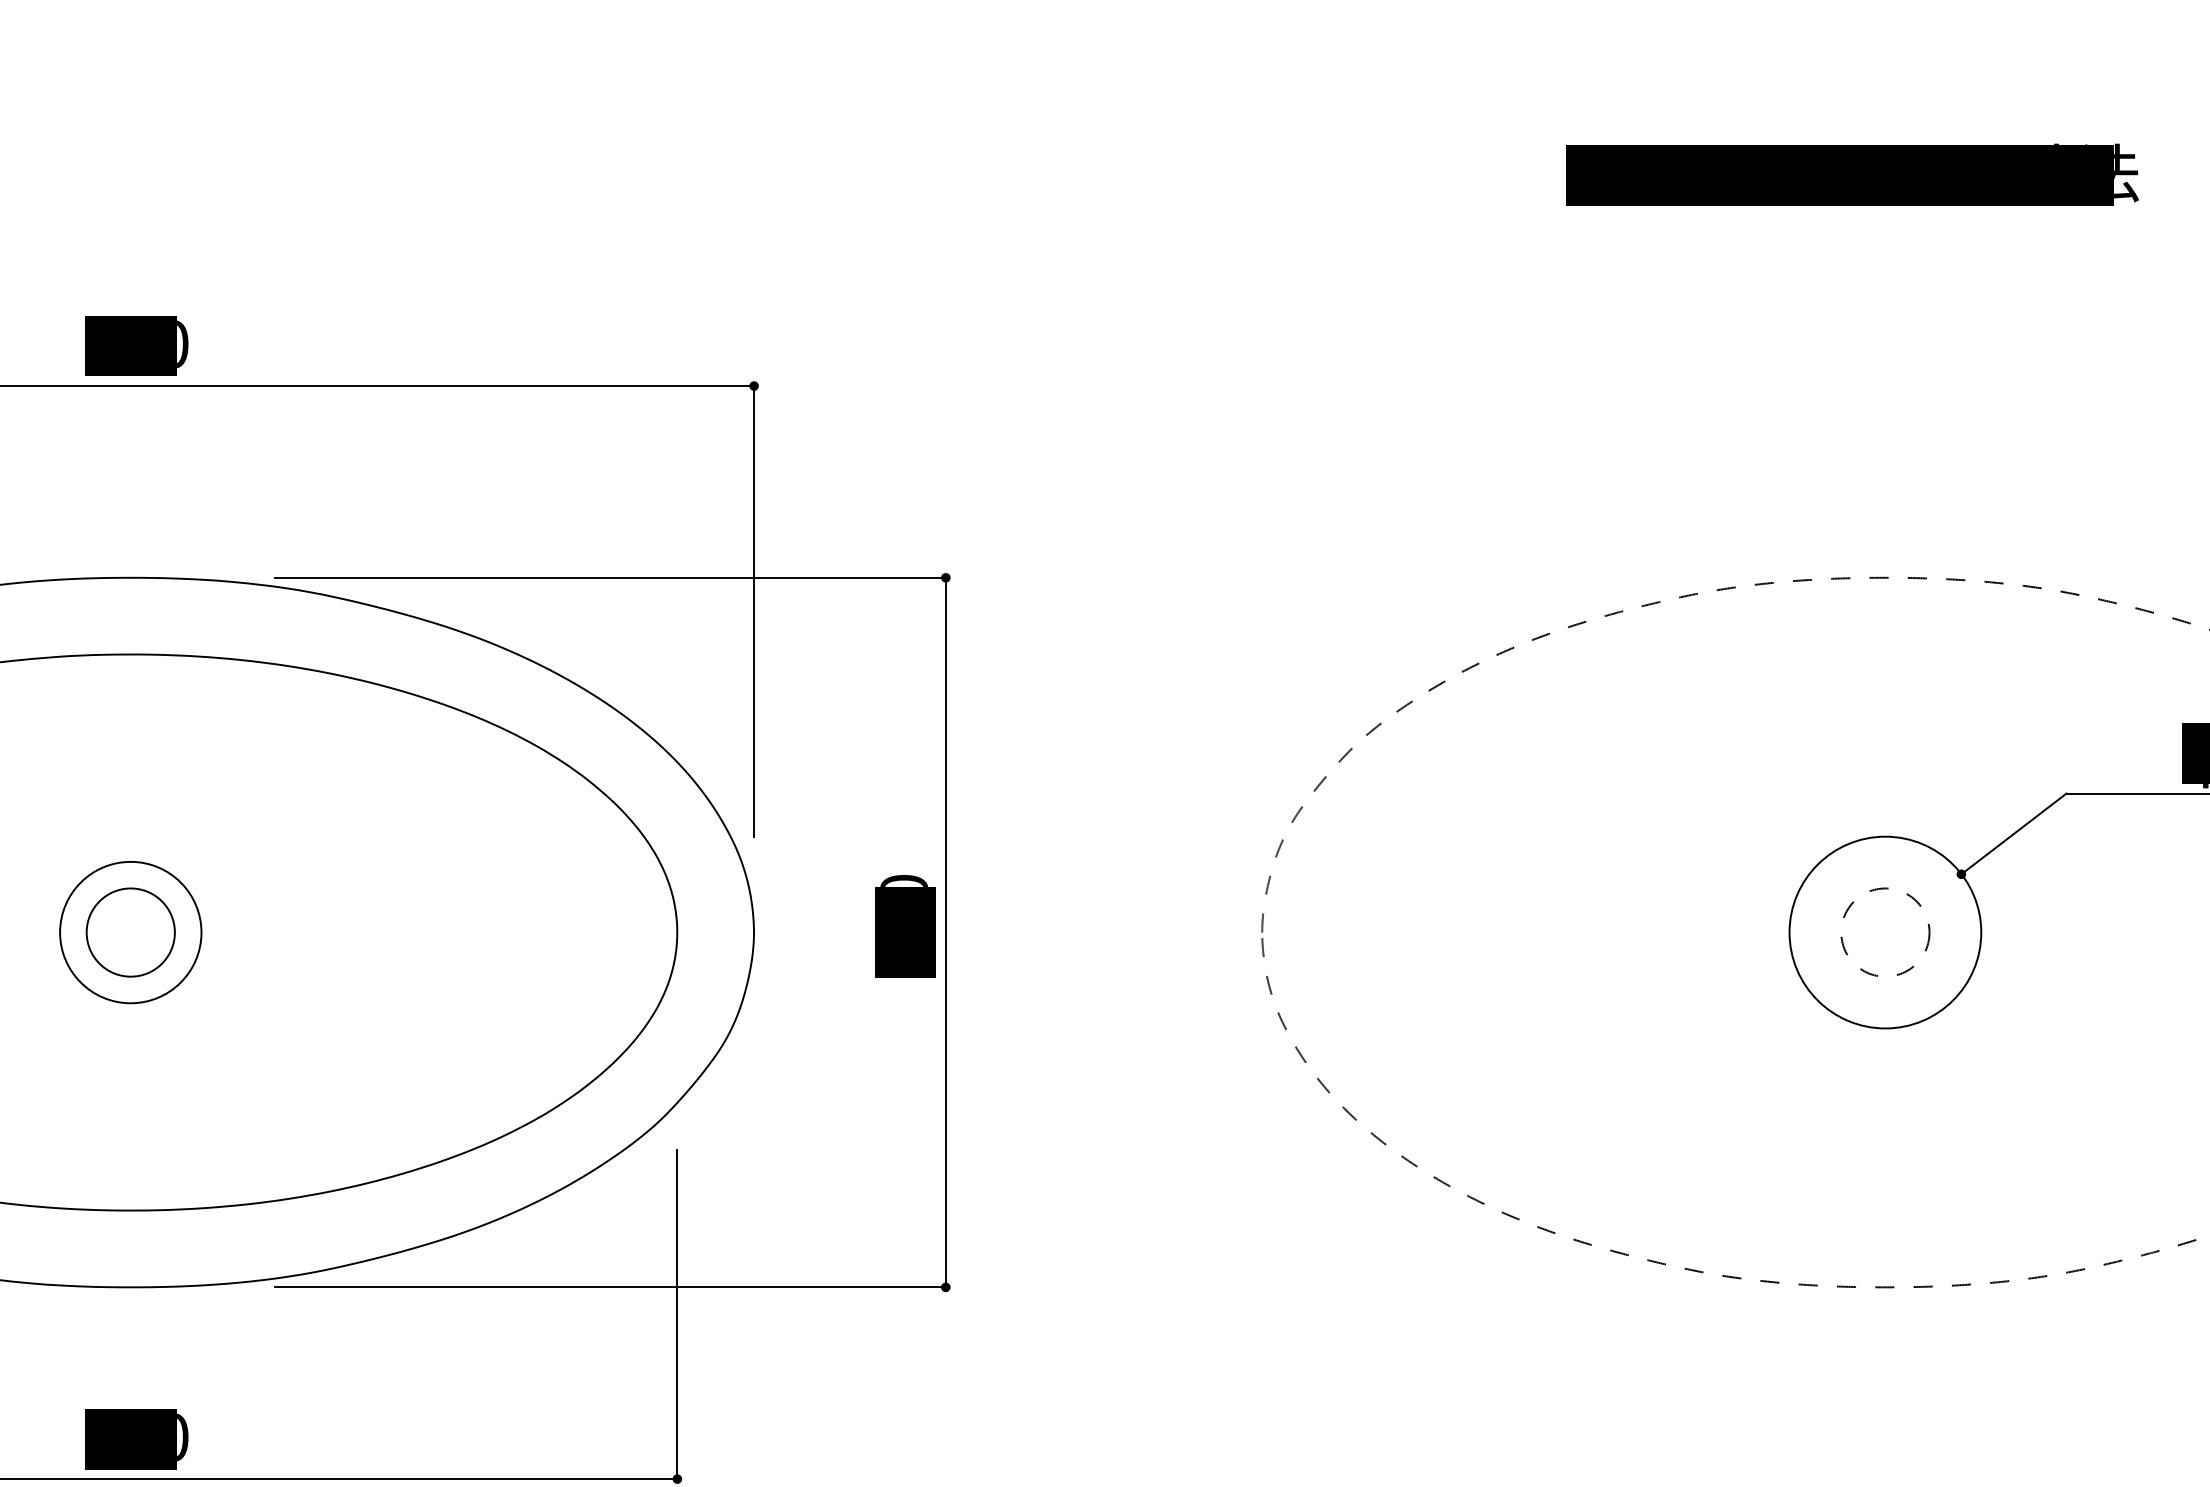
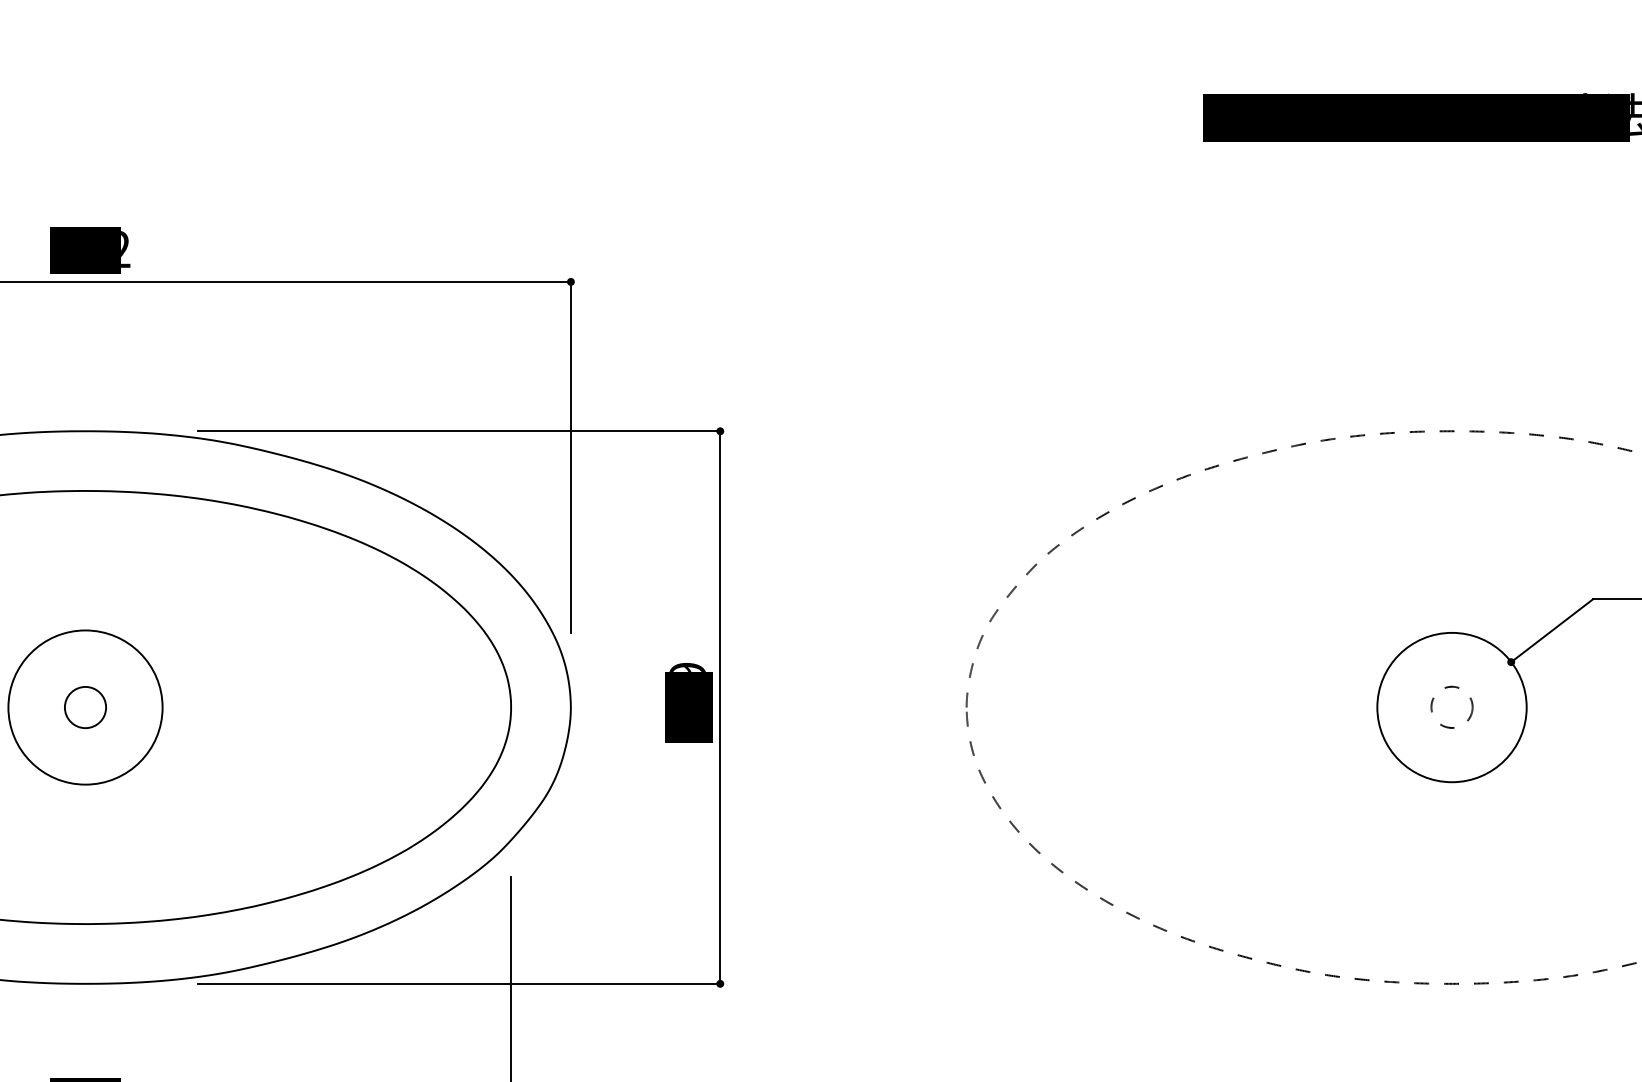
text: (182, 344) -> (125, 249), 650 -> 652
text: (904, 880) -> (688, 666), 370 -> 289
circle: (1885, 931) -> (1452, 706), size x0.6
circle: (130, 932) -> (85, 707), size x0.6
circle: (130, 932) -> (85, 707), size x1.4

